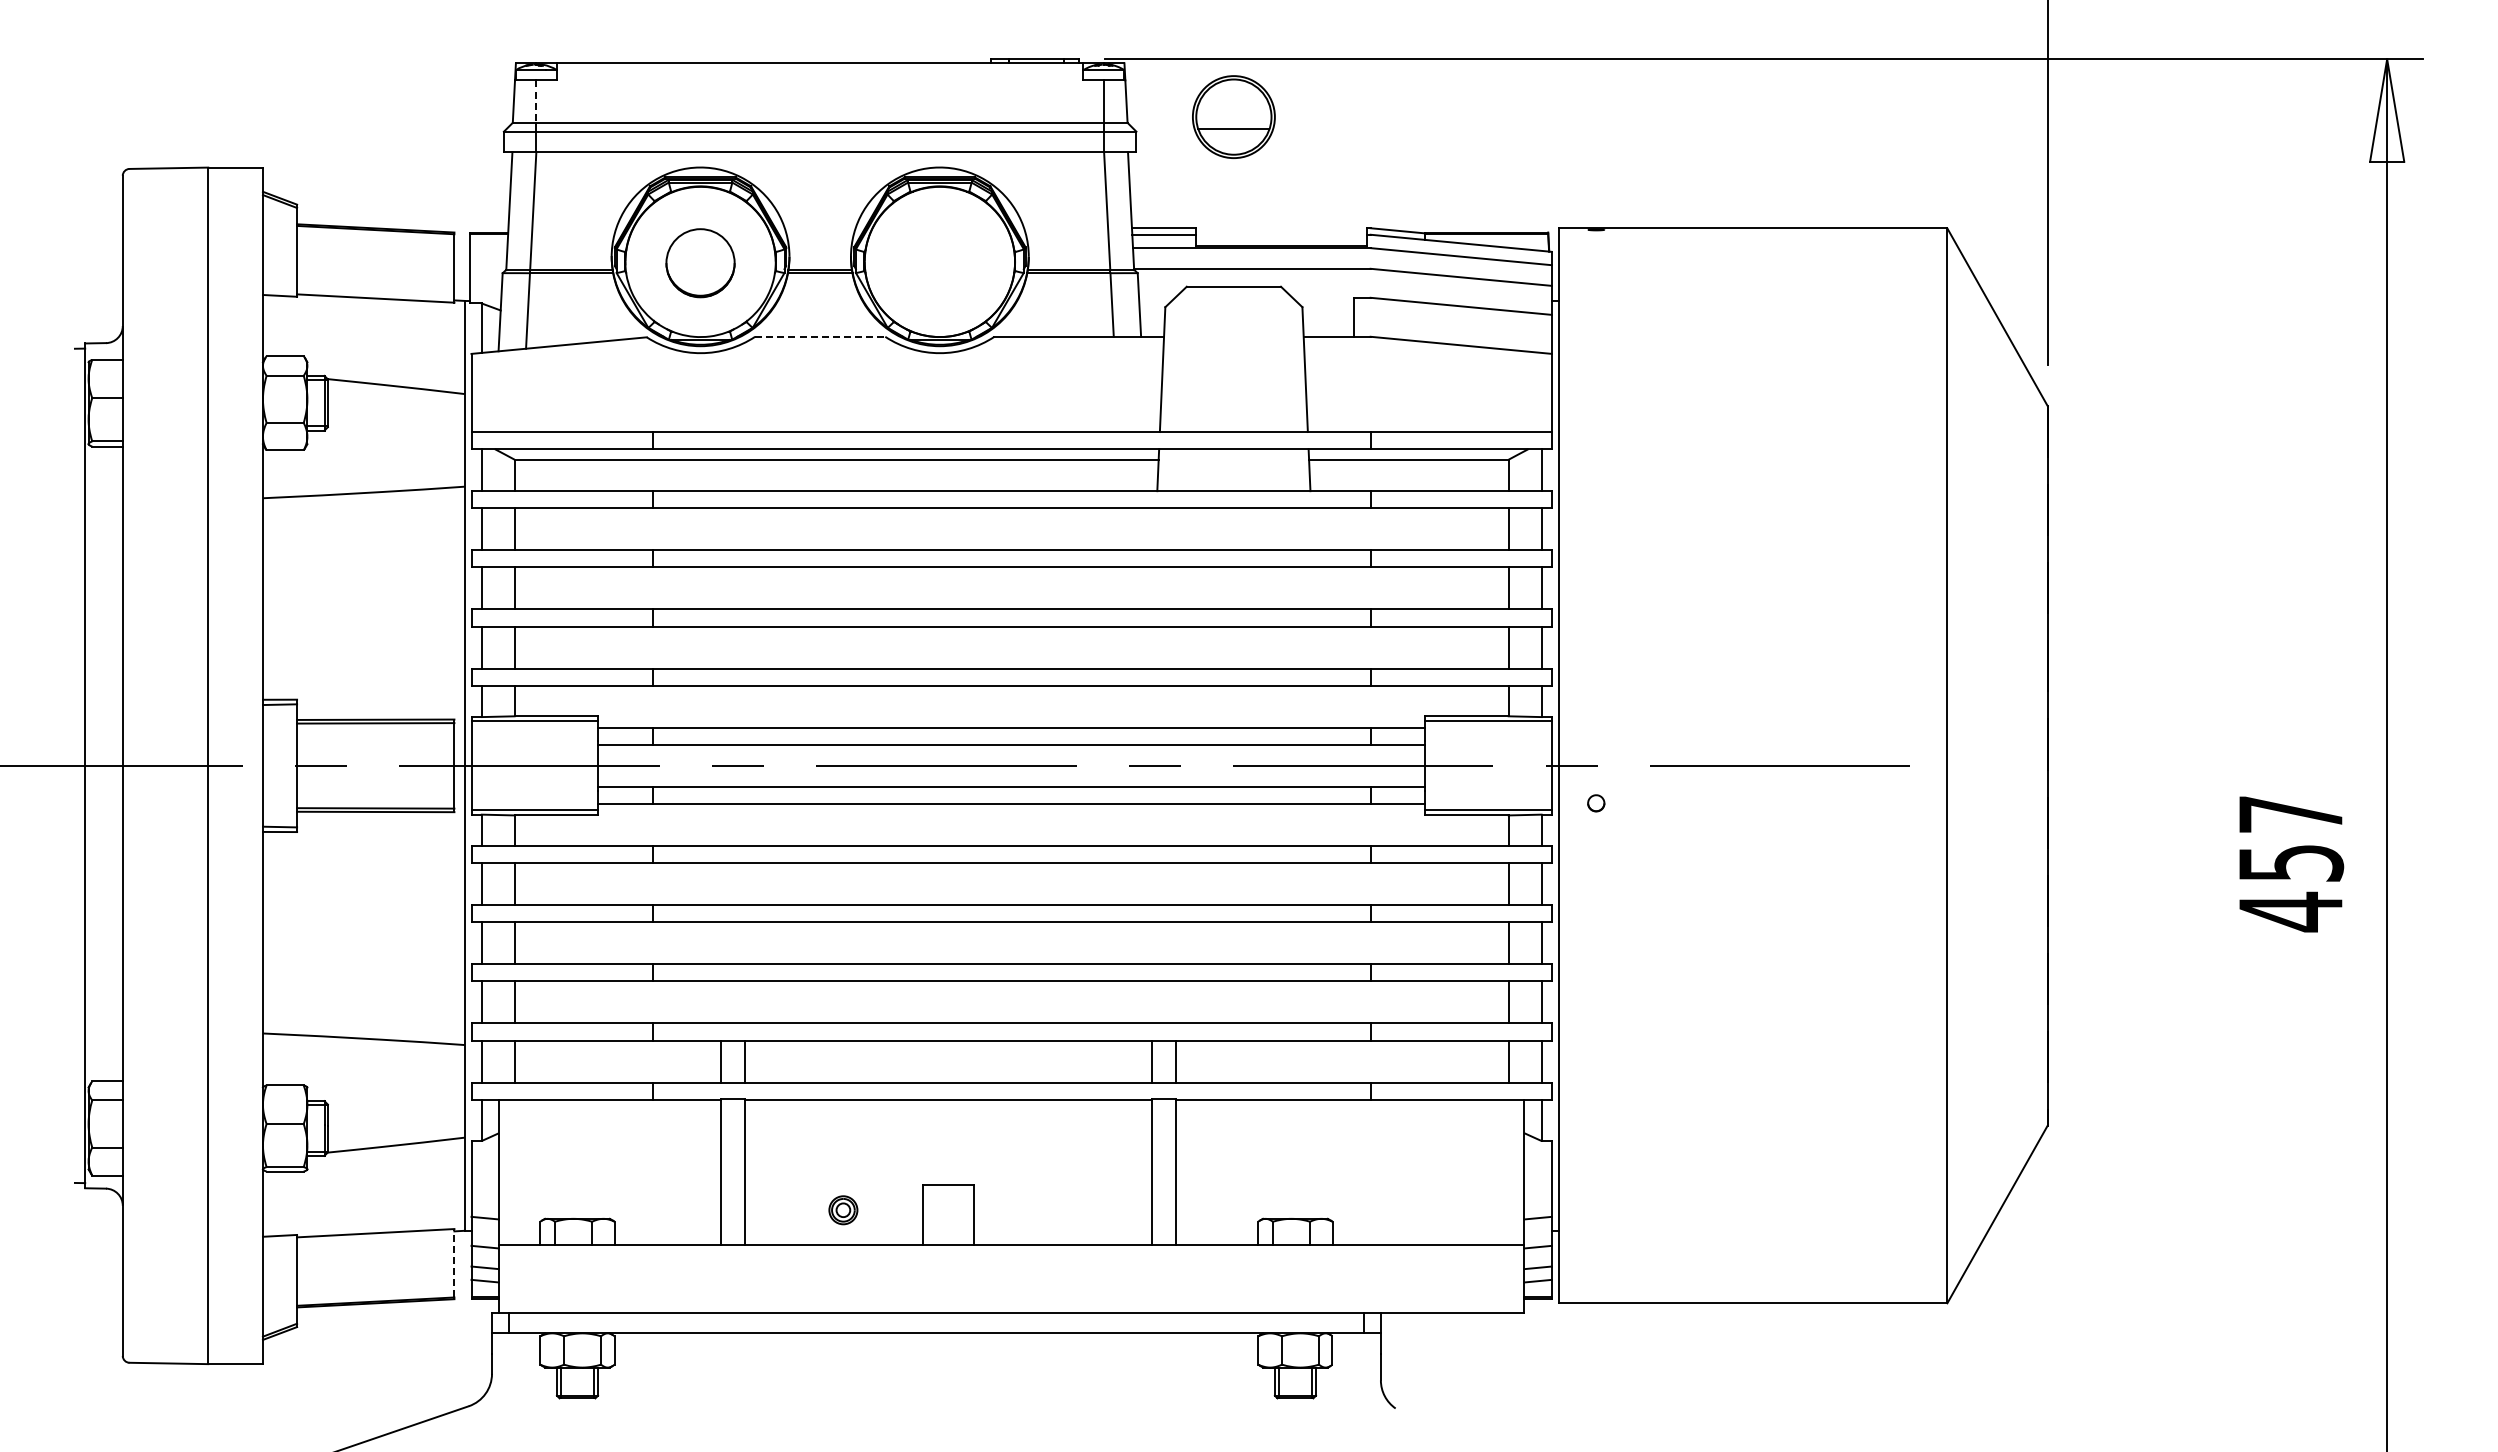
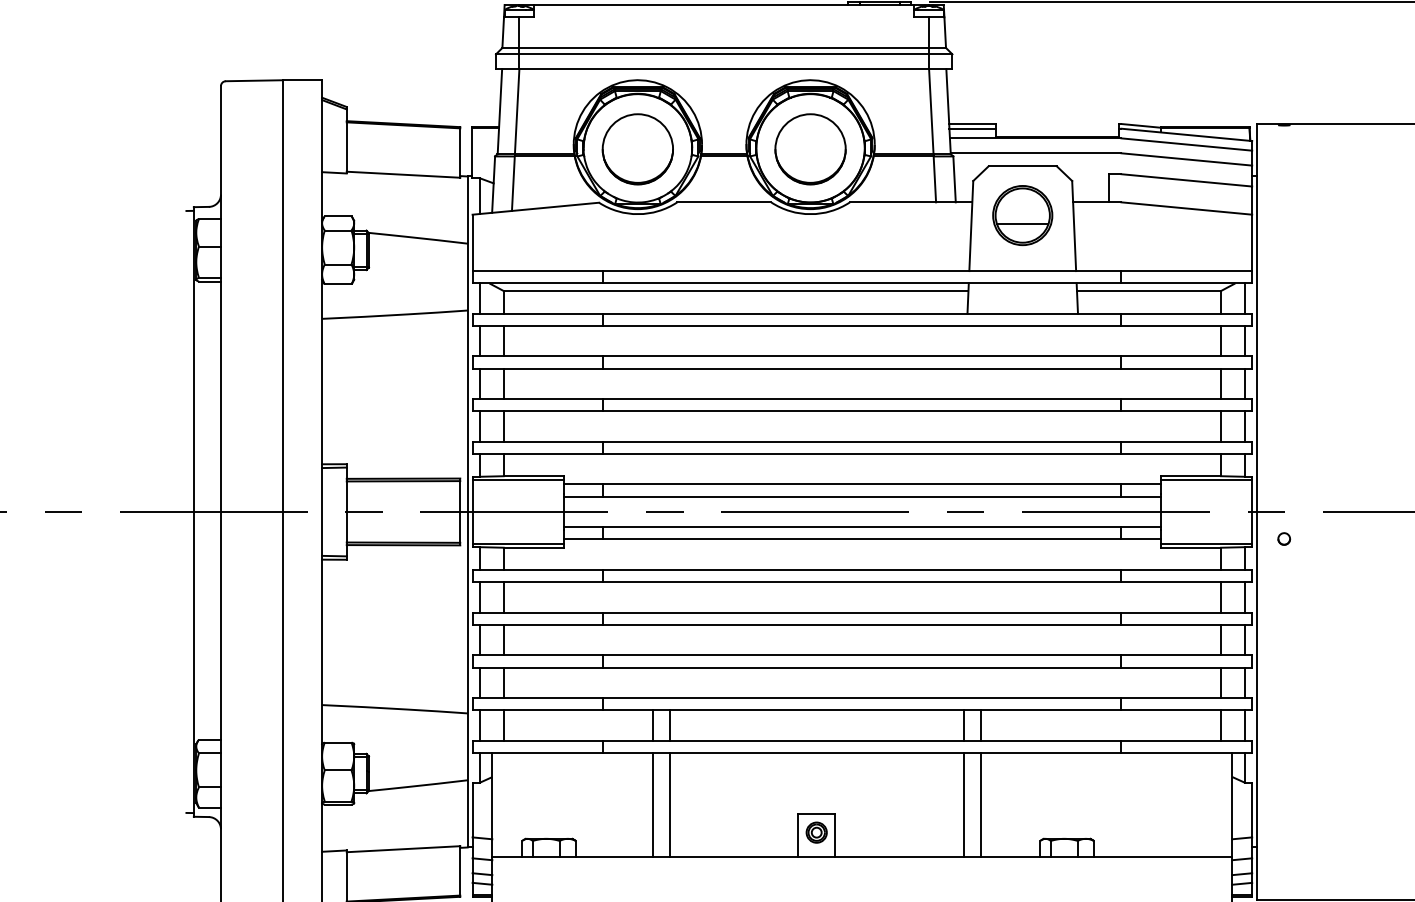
line: (536, 102) -> (519, 33), dashed -> solid
part: (1233, 116) -> (1022, 215), moved
part: (700, 262) -> (637, 148), size x1.43
part: (939, 262) -> (810, 148), added
line: (820, 336) -> (724, 202), dashed -> solid
part: (843, 1210) -> (816, 832), moved
line: (454, 1262) -> (460, 870), dashed -> solid

